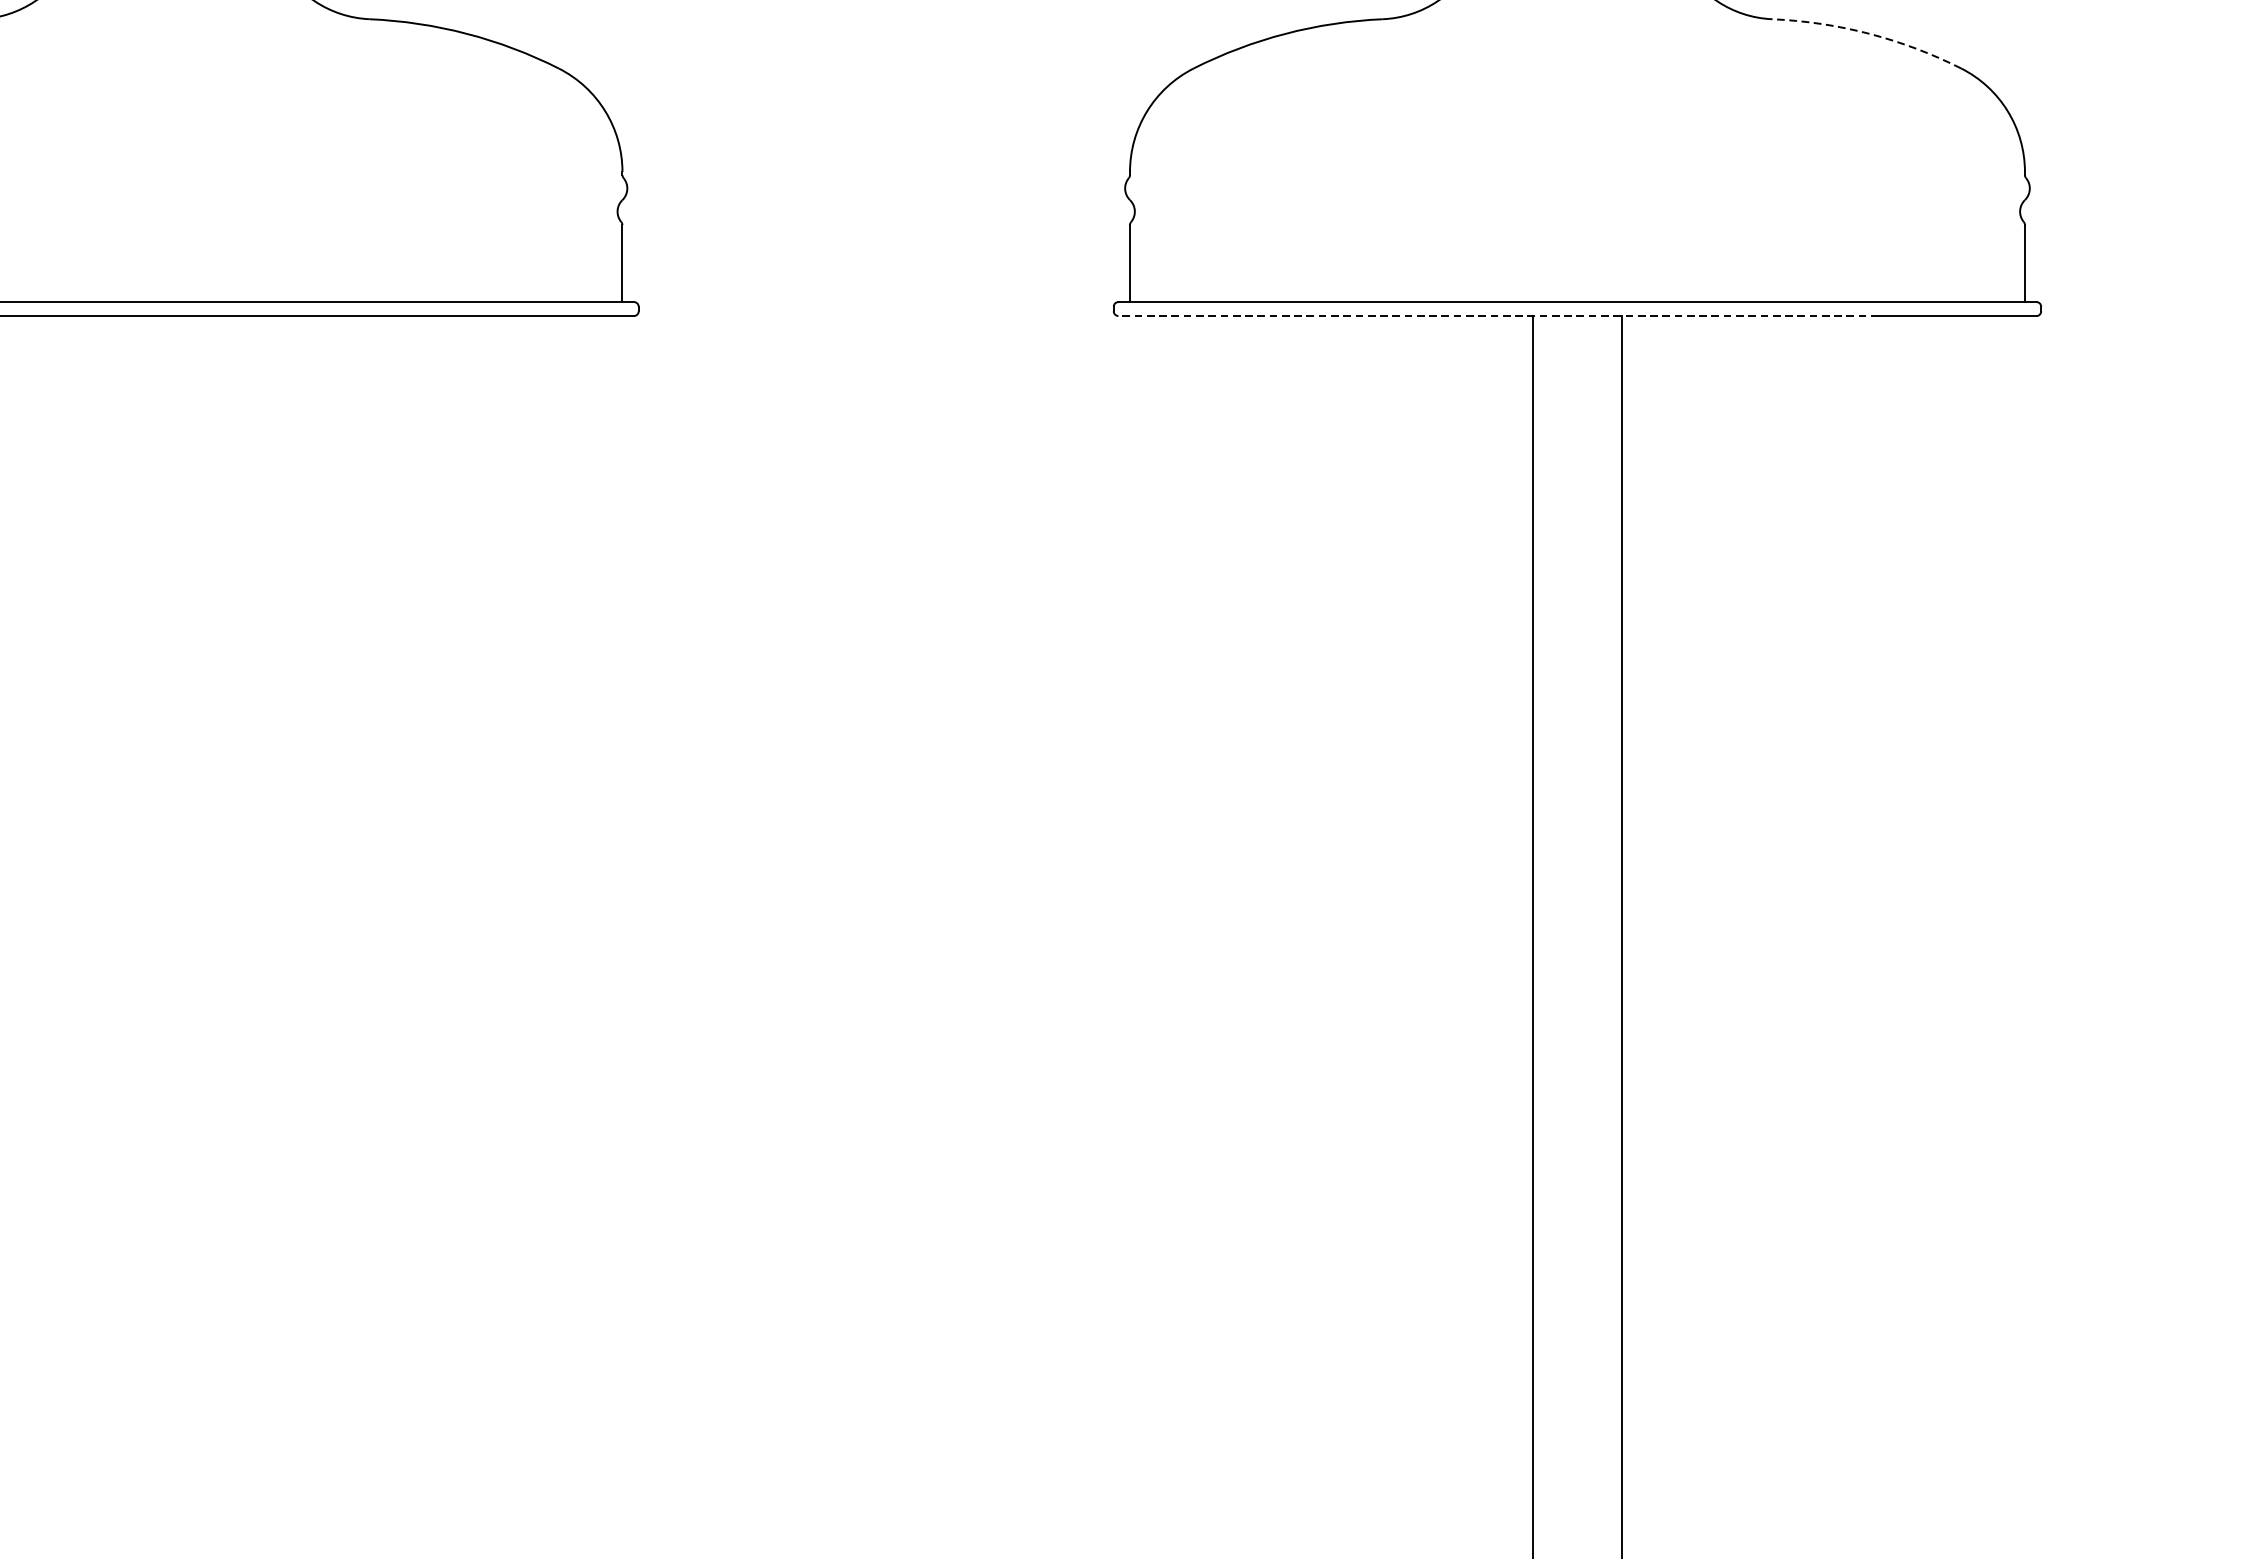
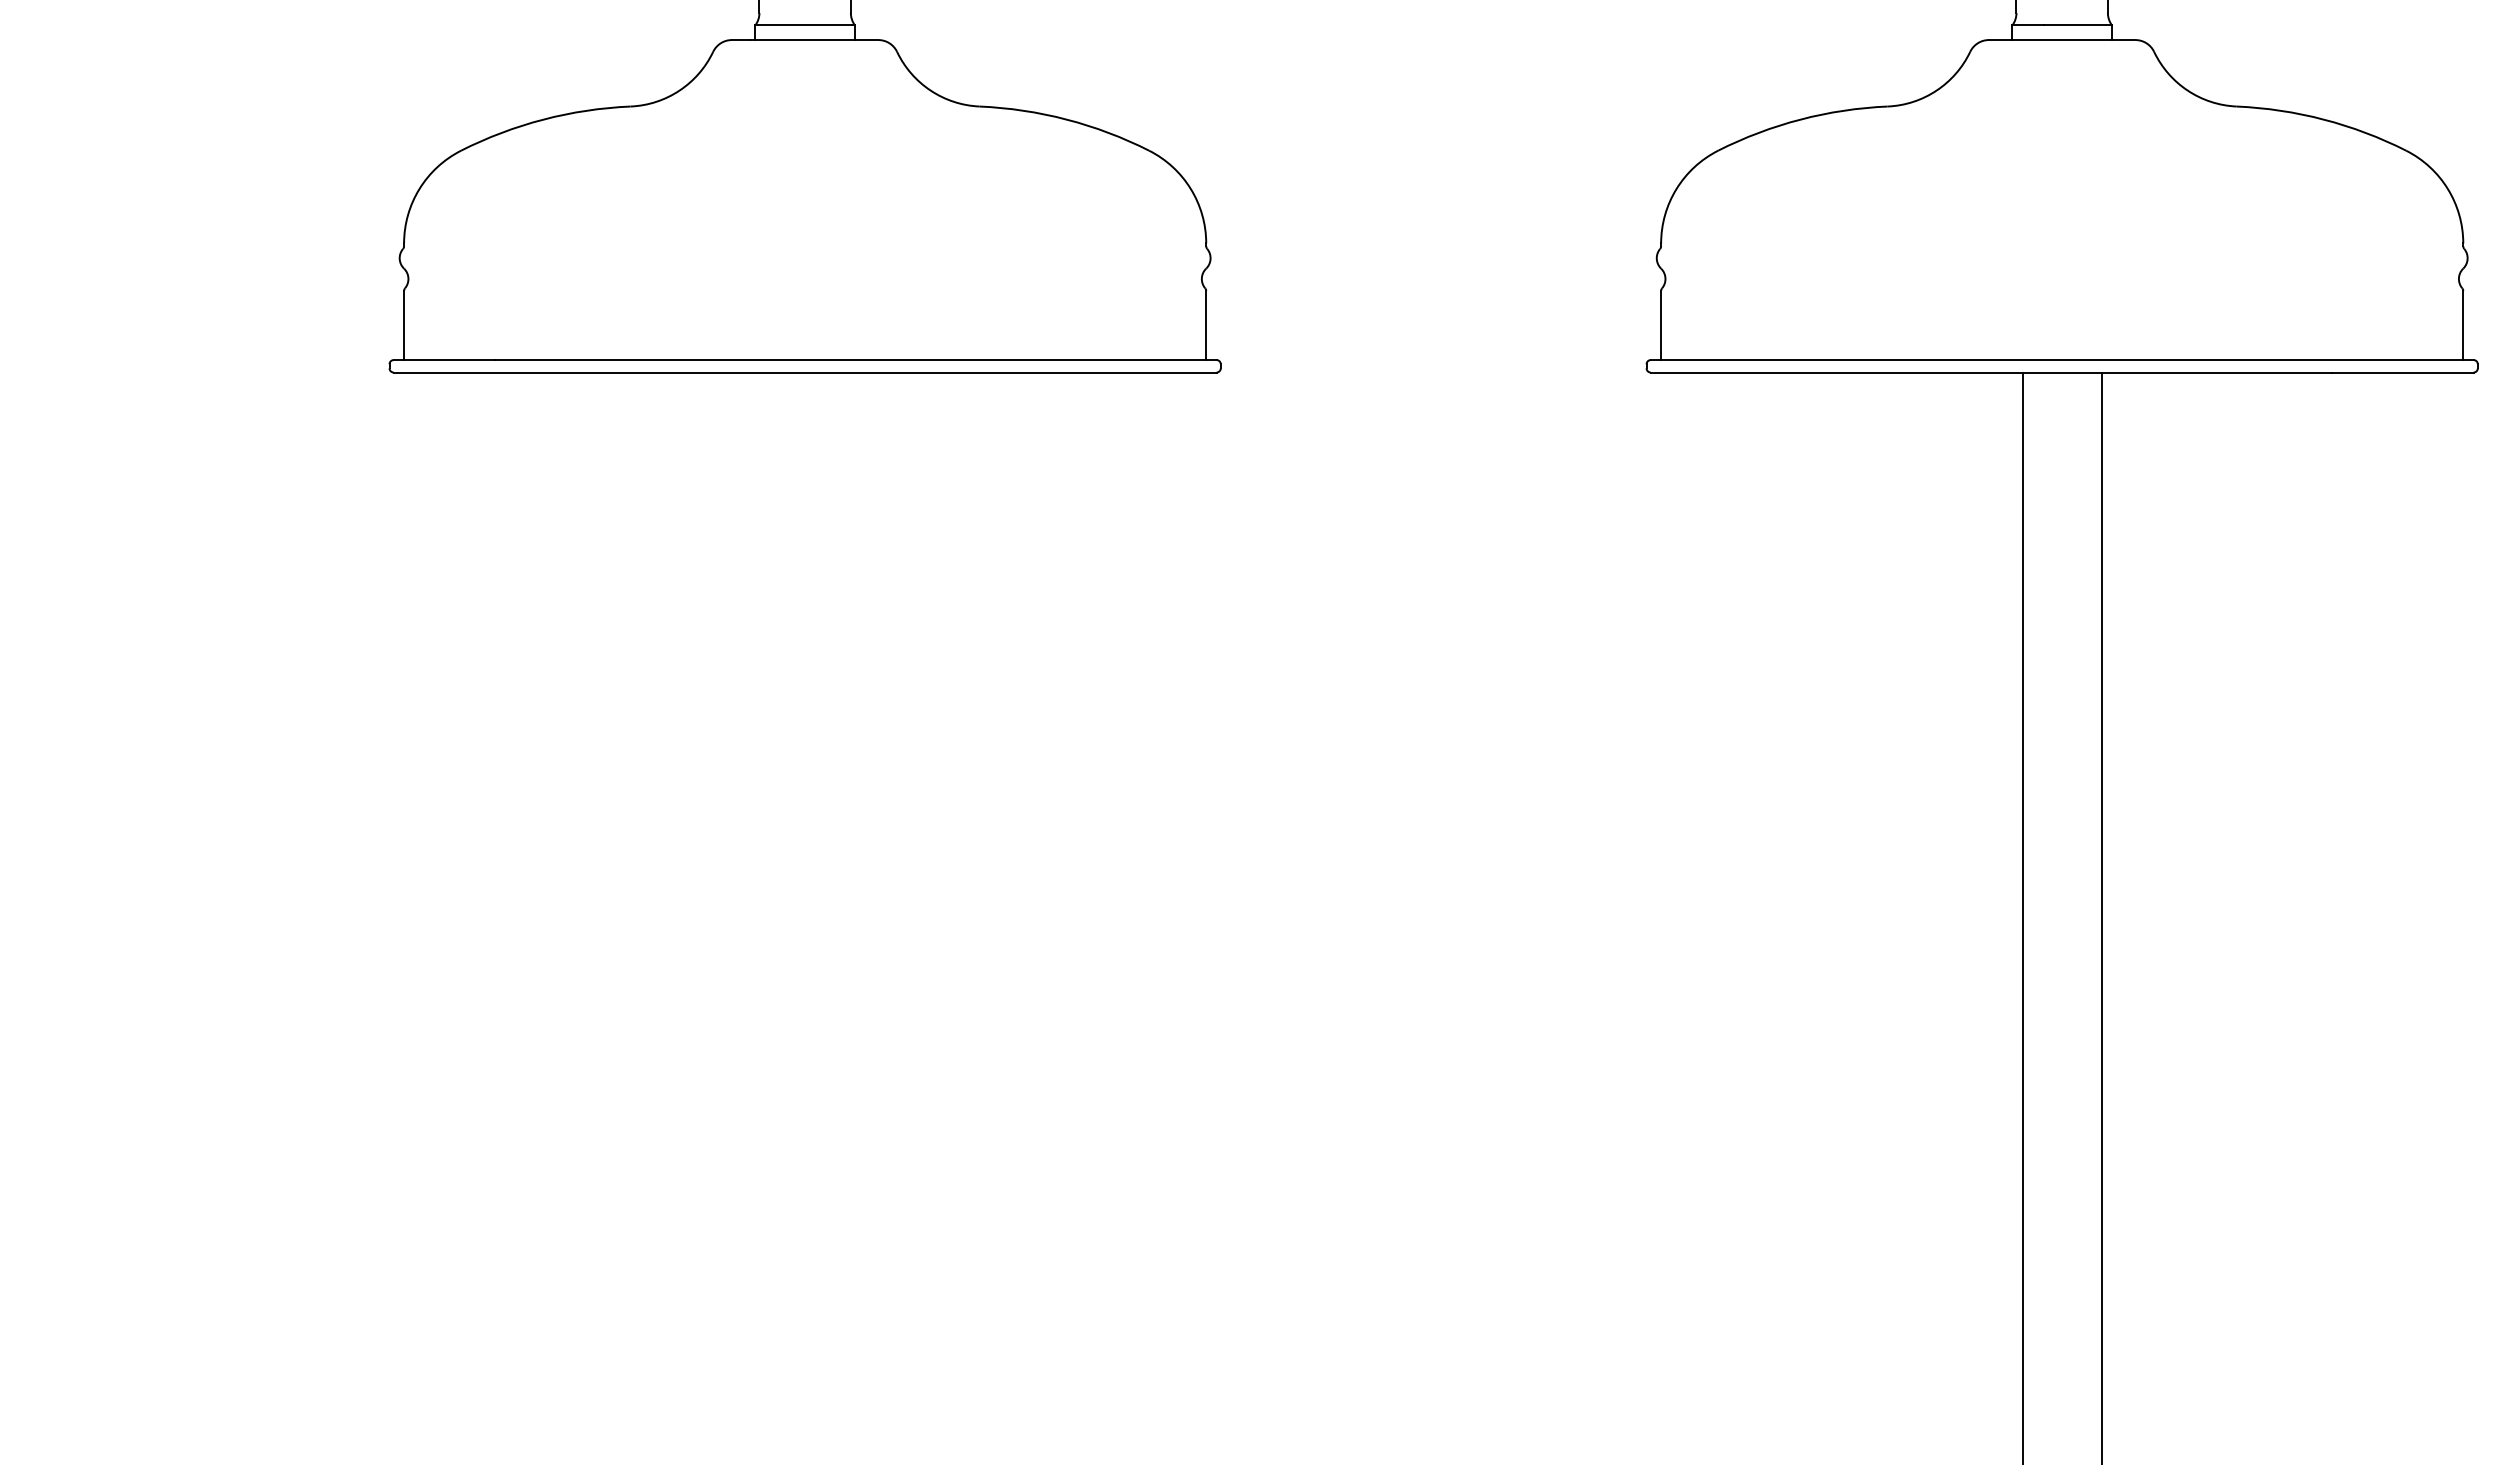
arc: (1869, 33) -> (2323, 119), dashed -> solid
line: (1498, 315) -> (1991, 372), dashed -> solid

